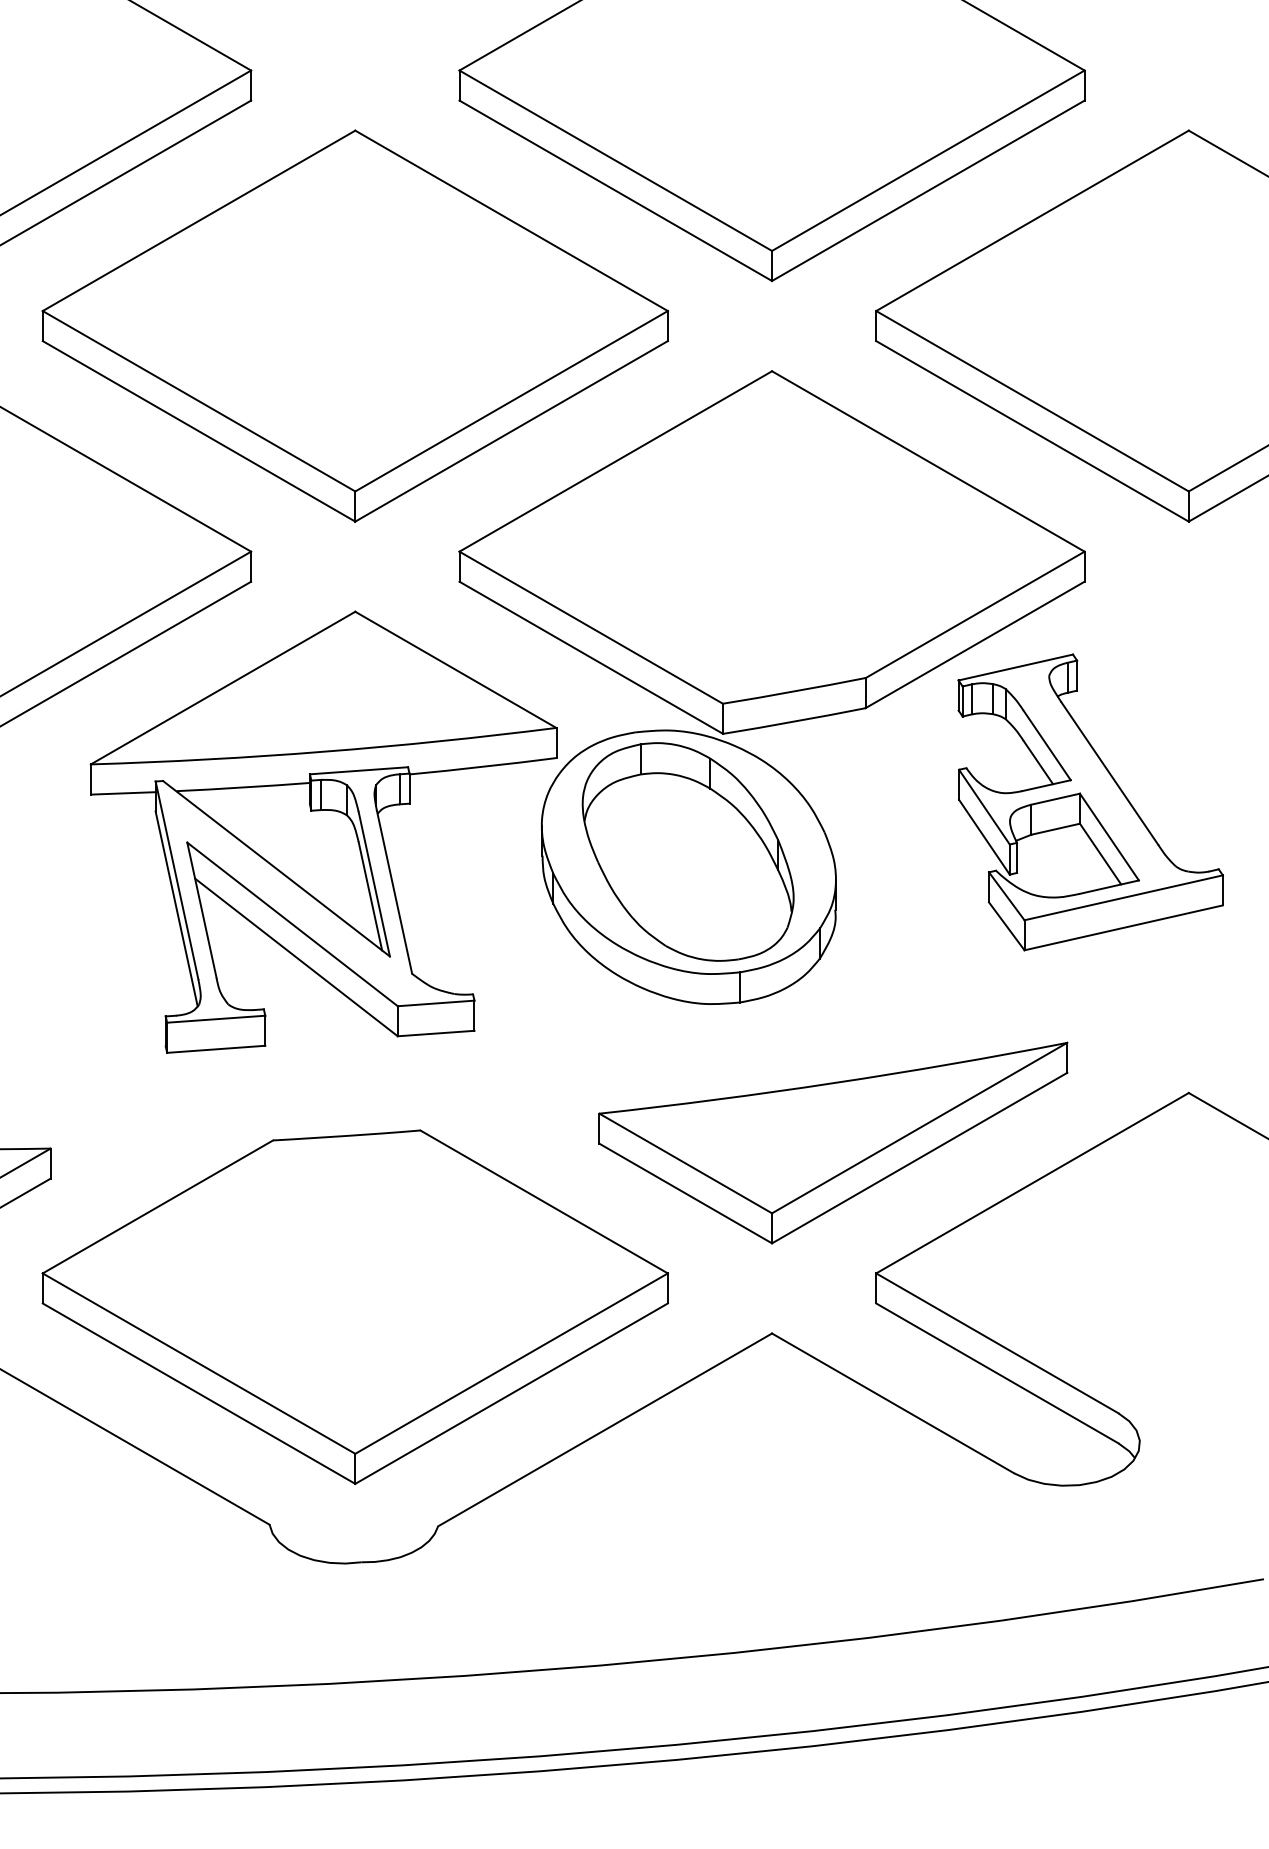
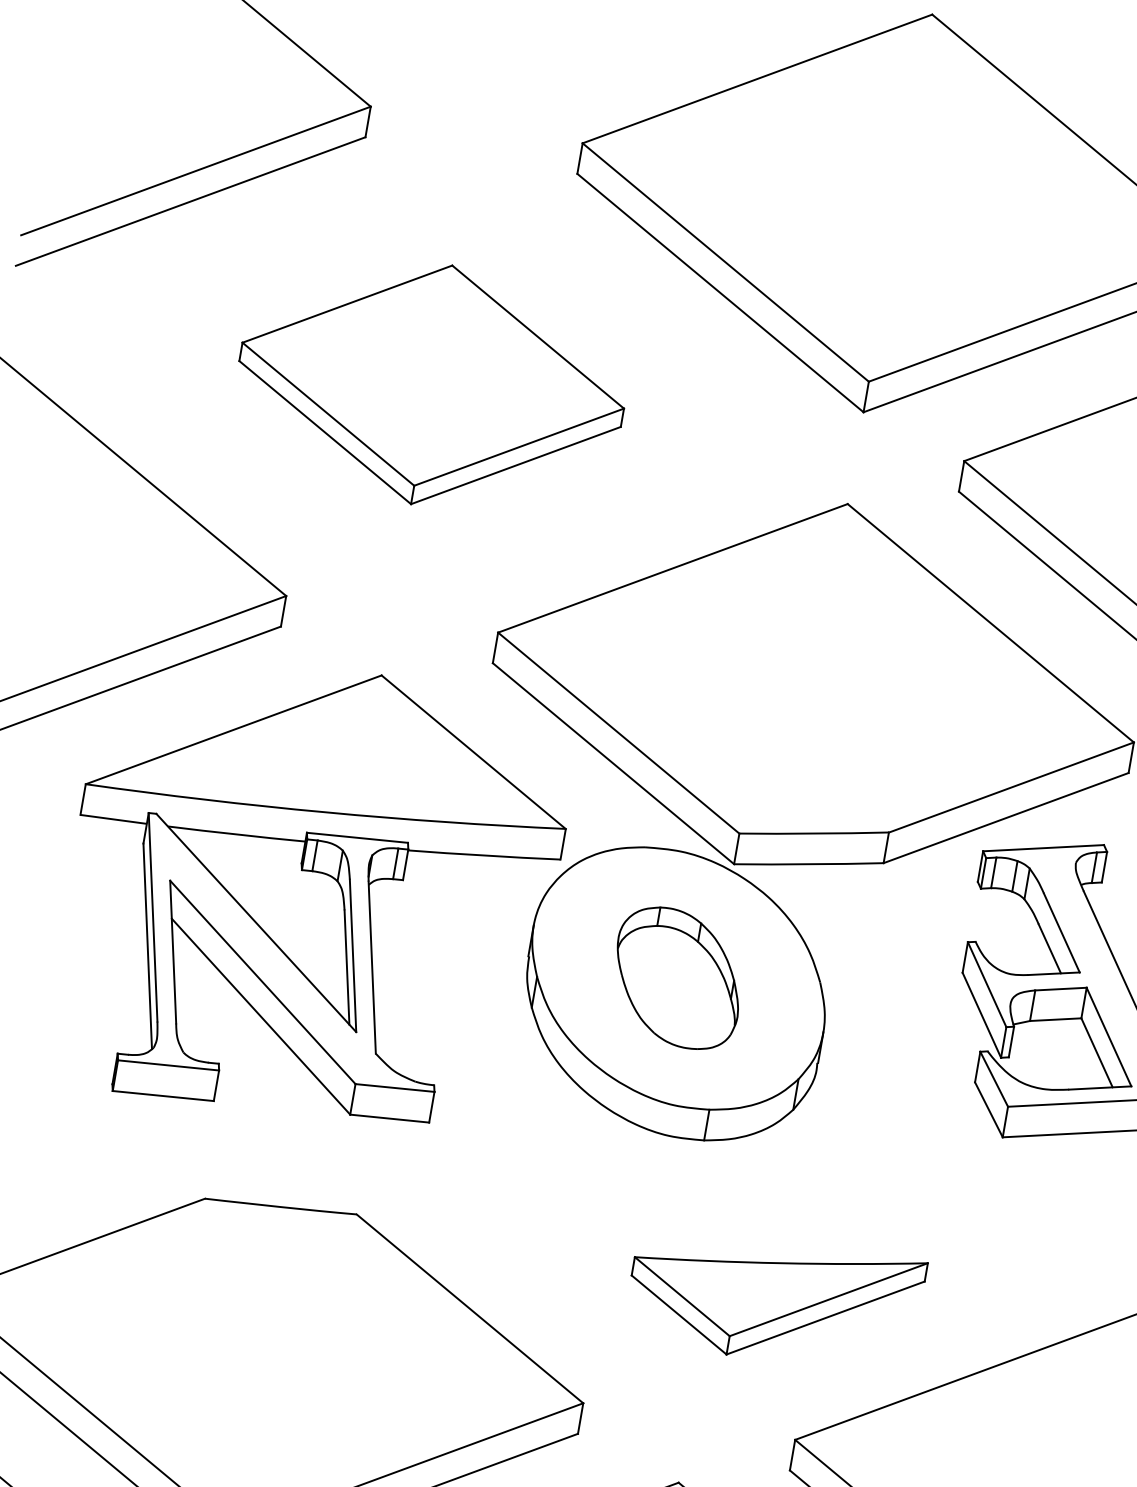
part: (354, 325) -> (431, 384), size x0.6
part: (687, 851) -> (677, 977), size x0.6
part: (833, 1142) -> (774, 1299), size x0.6

